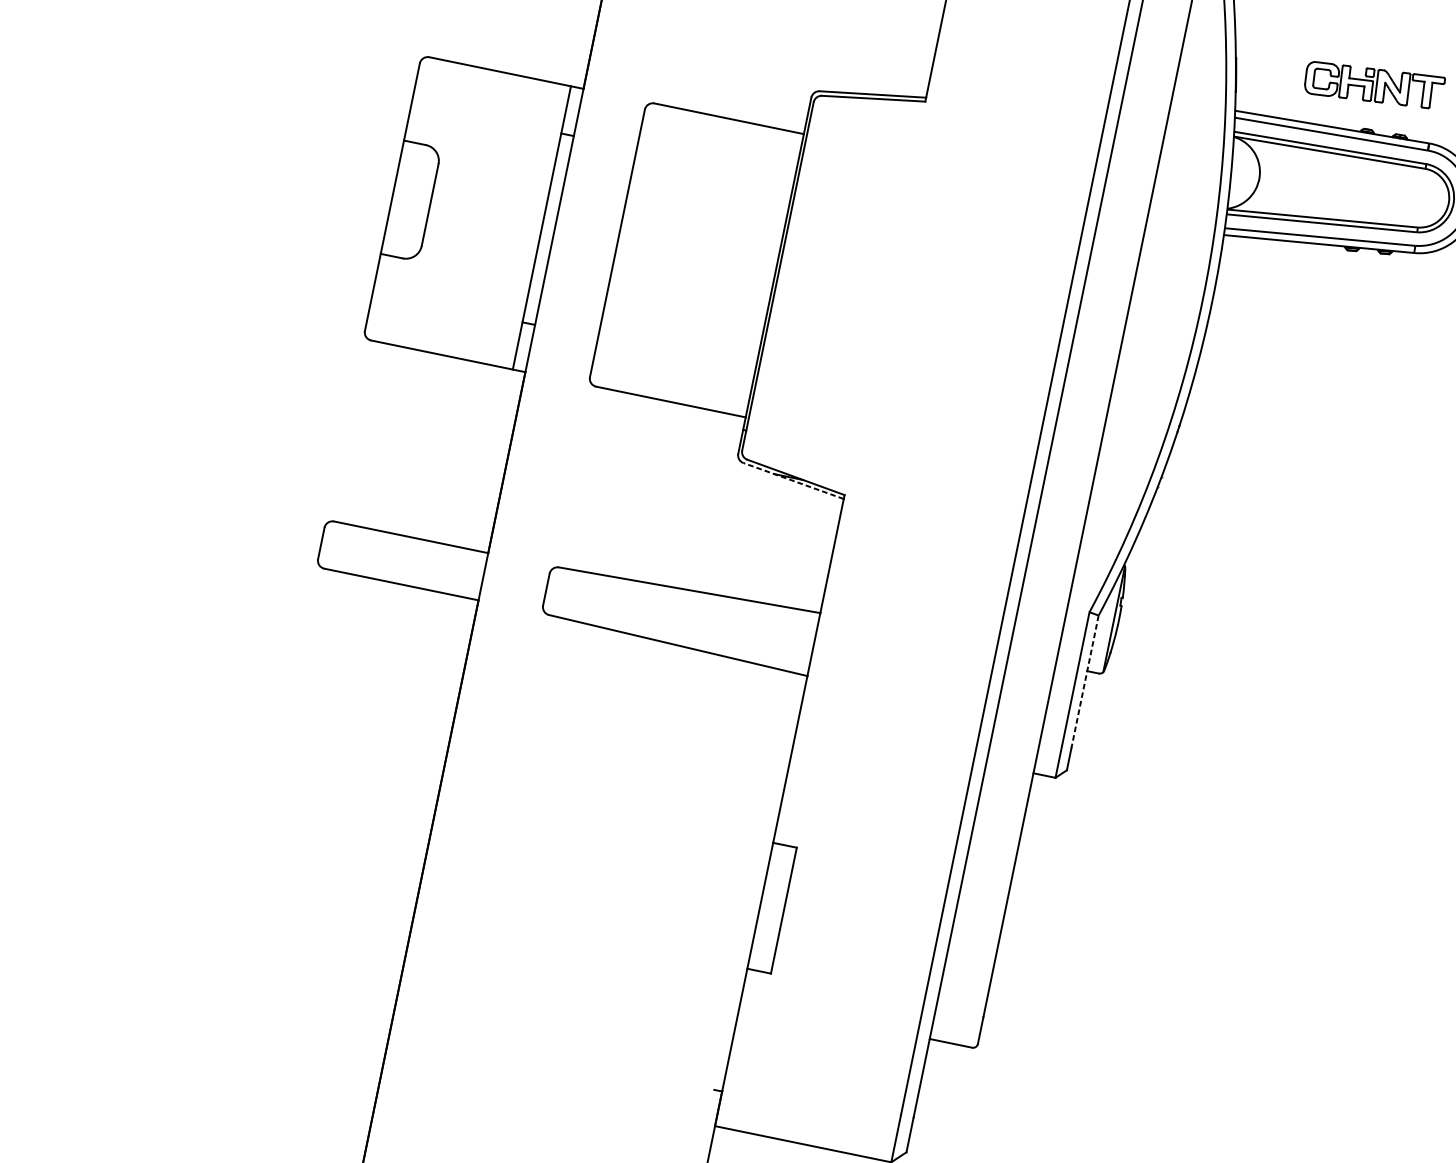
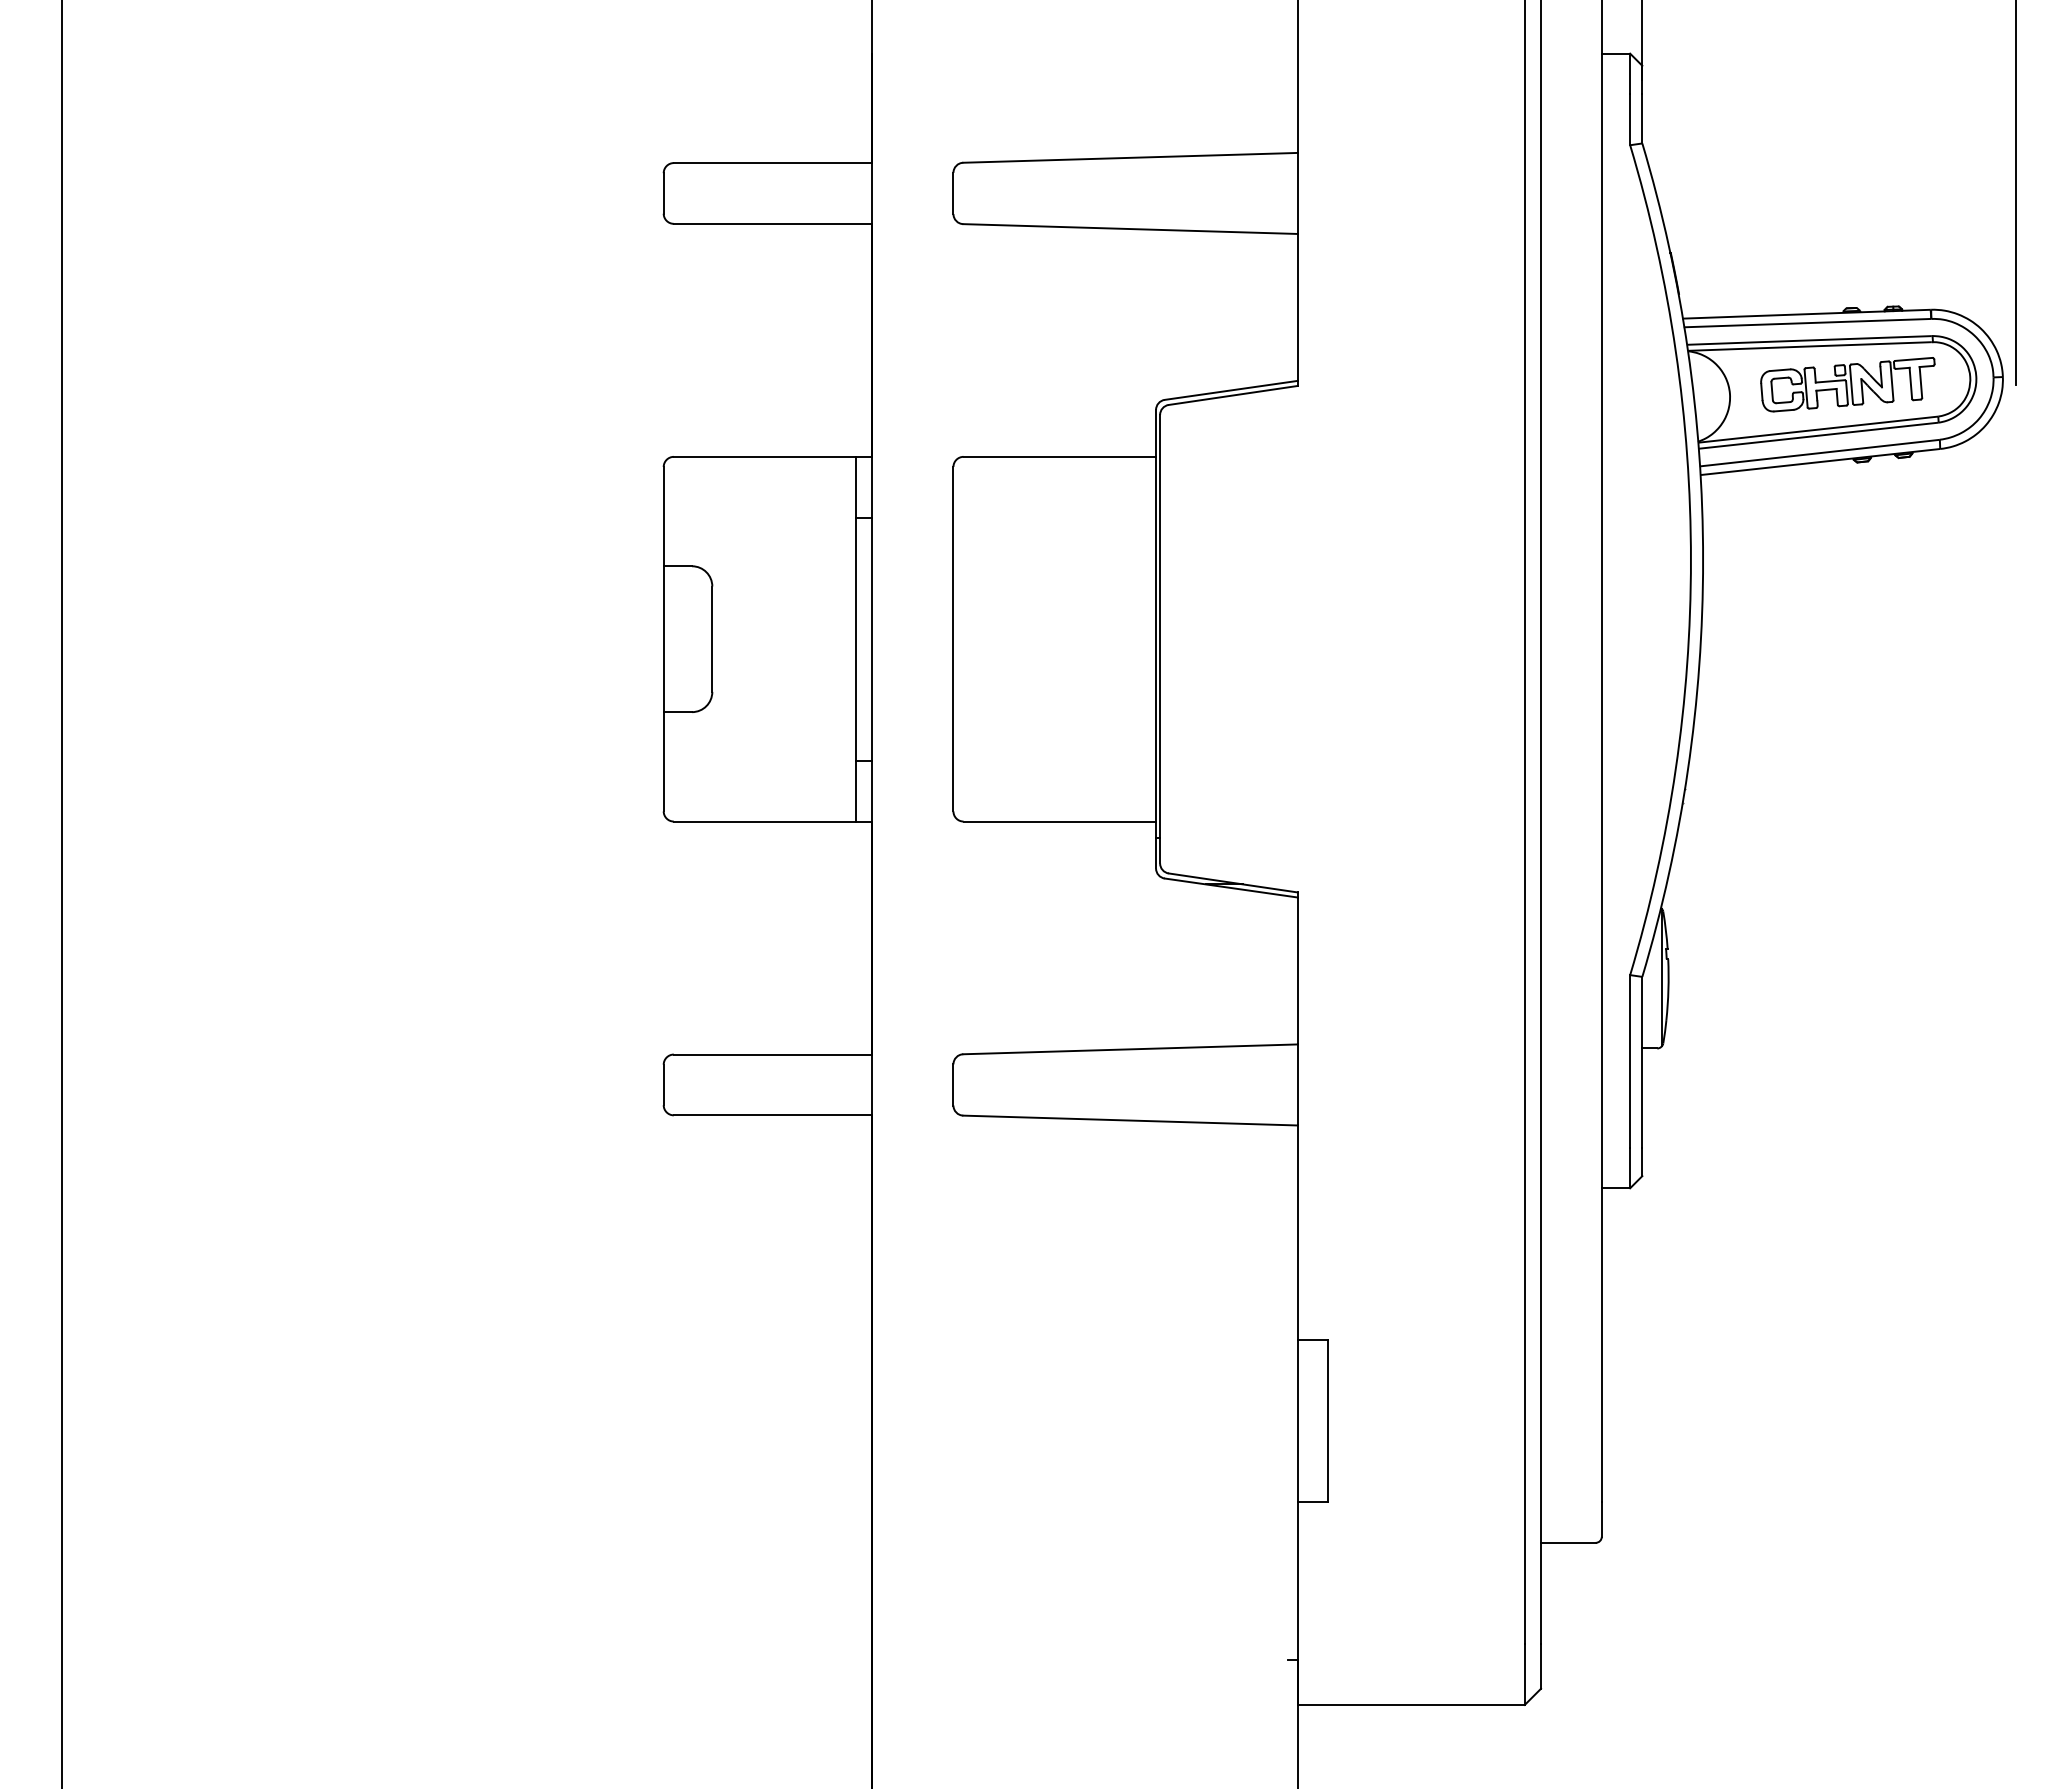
part: (1373, 84) -> (1847, 384), moved
line: (793, 480) -> (1230, 887), dashed -> solid
line: (1085, 682) -> (1642, 1062), dashed -> solid

